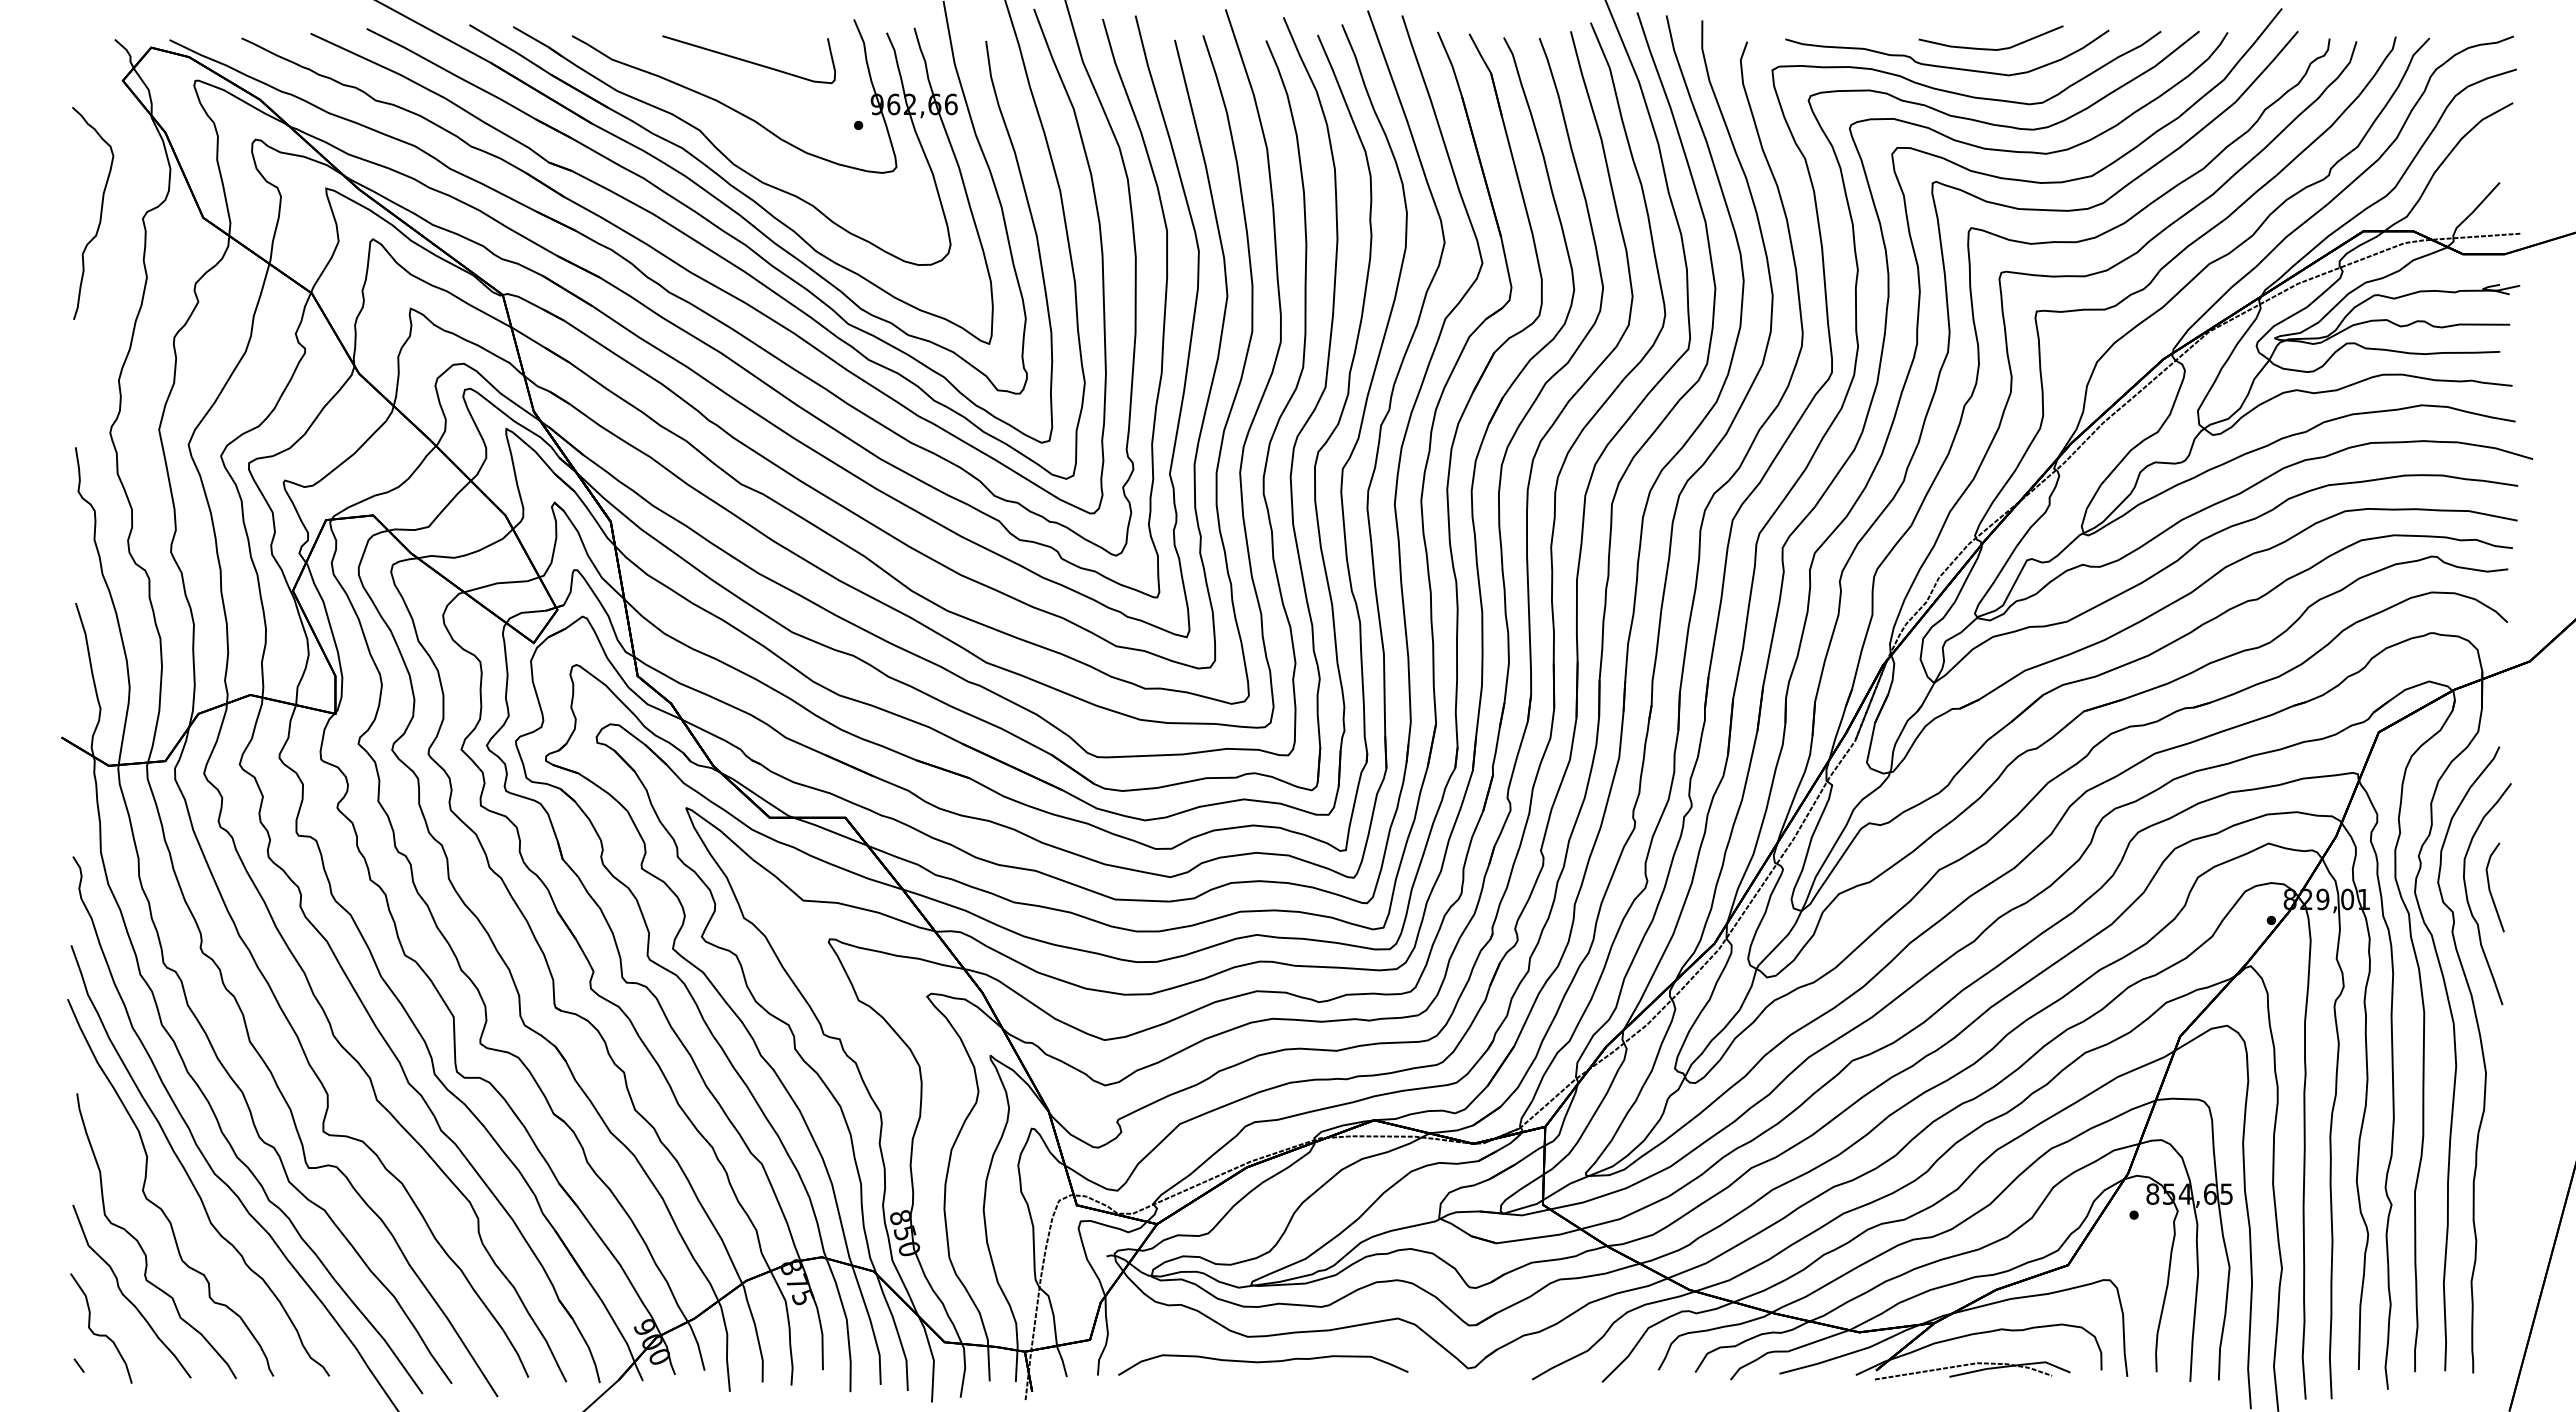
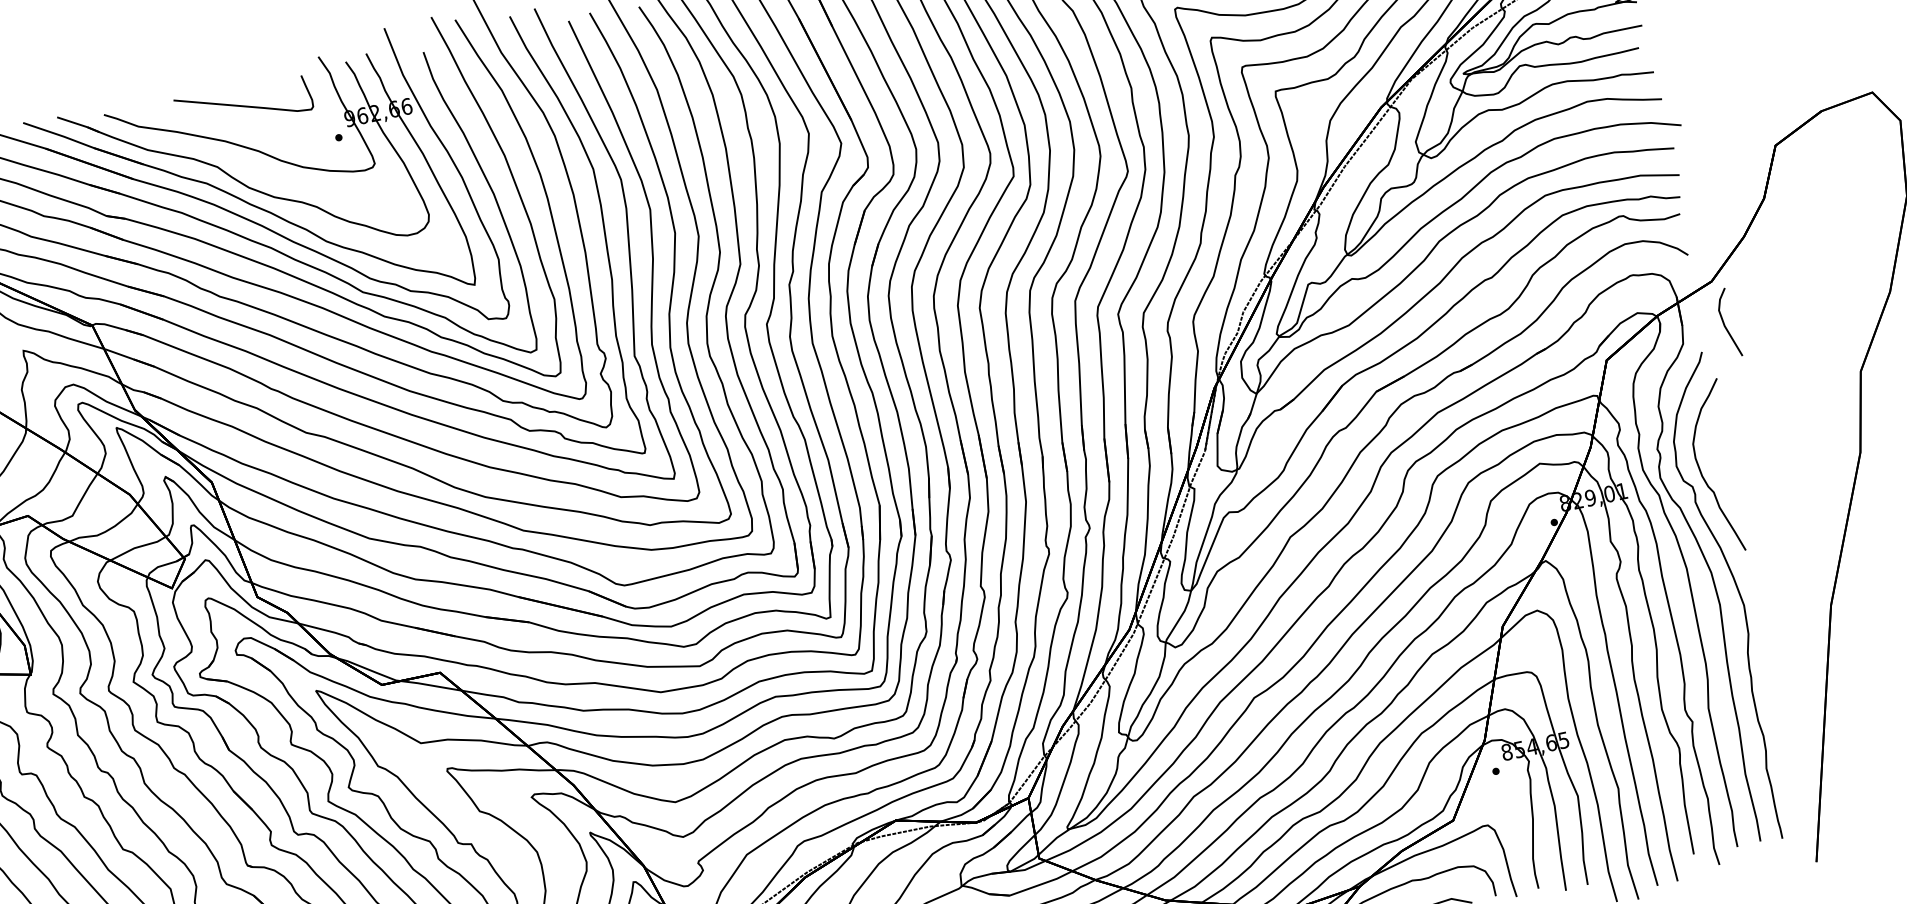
line: (2490, 887) -> (1724, 323), moved

